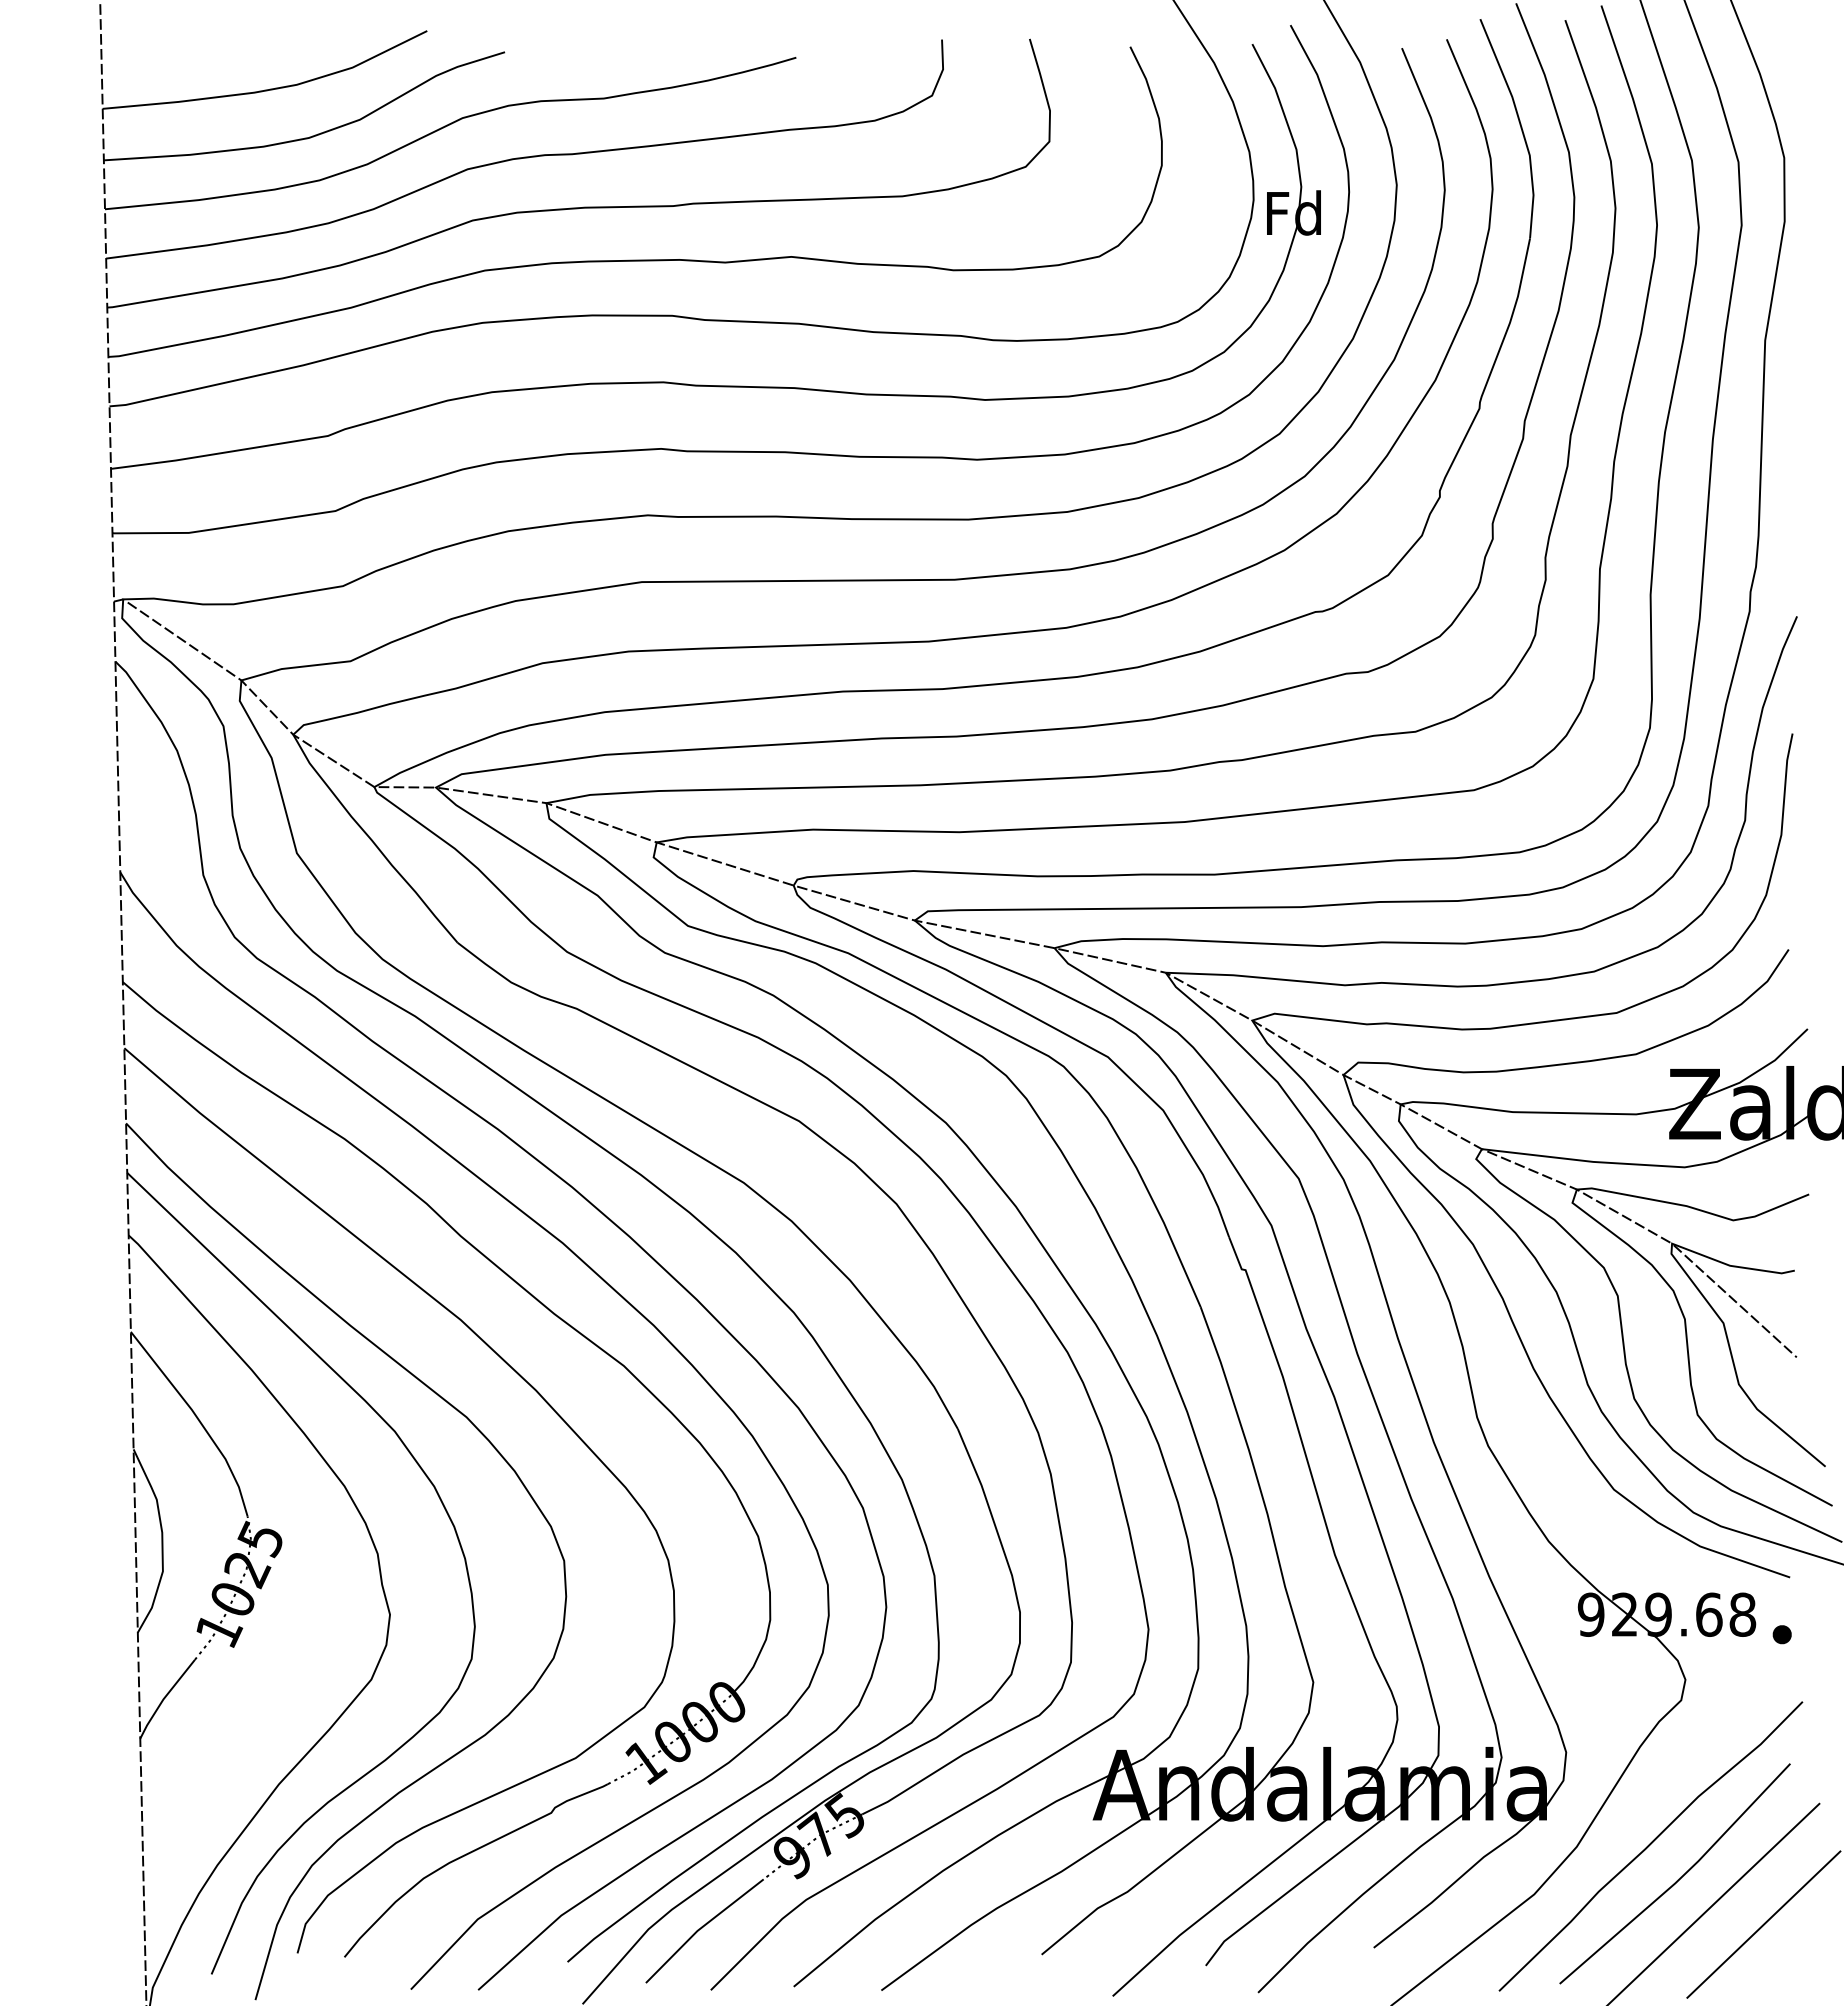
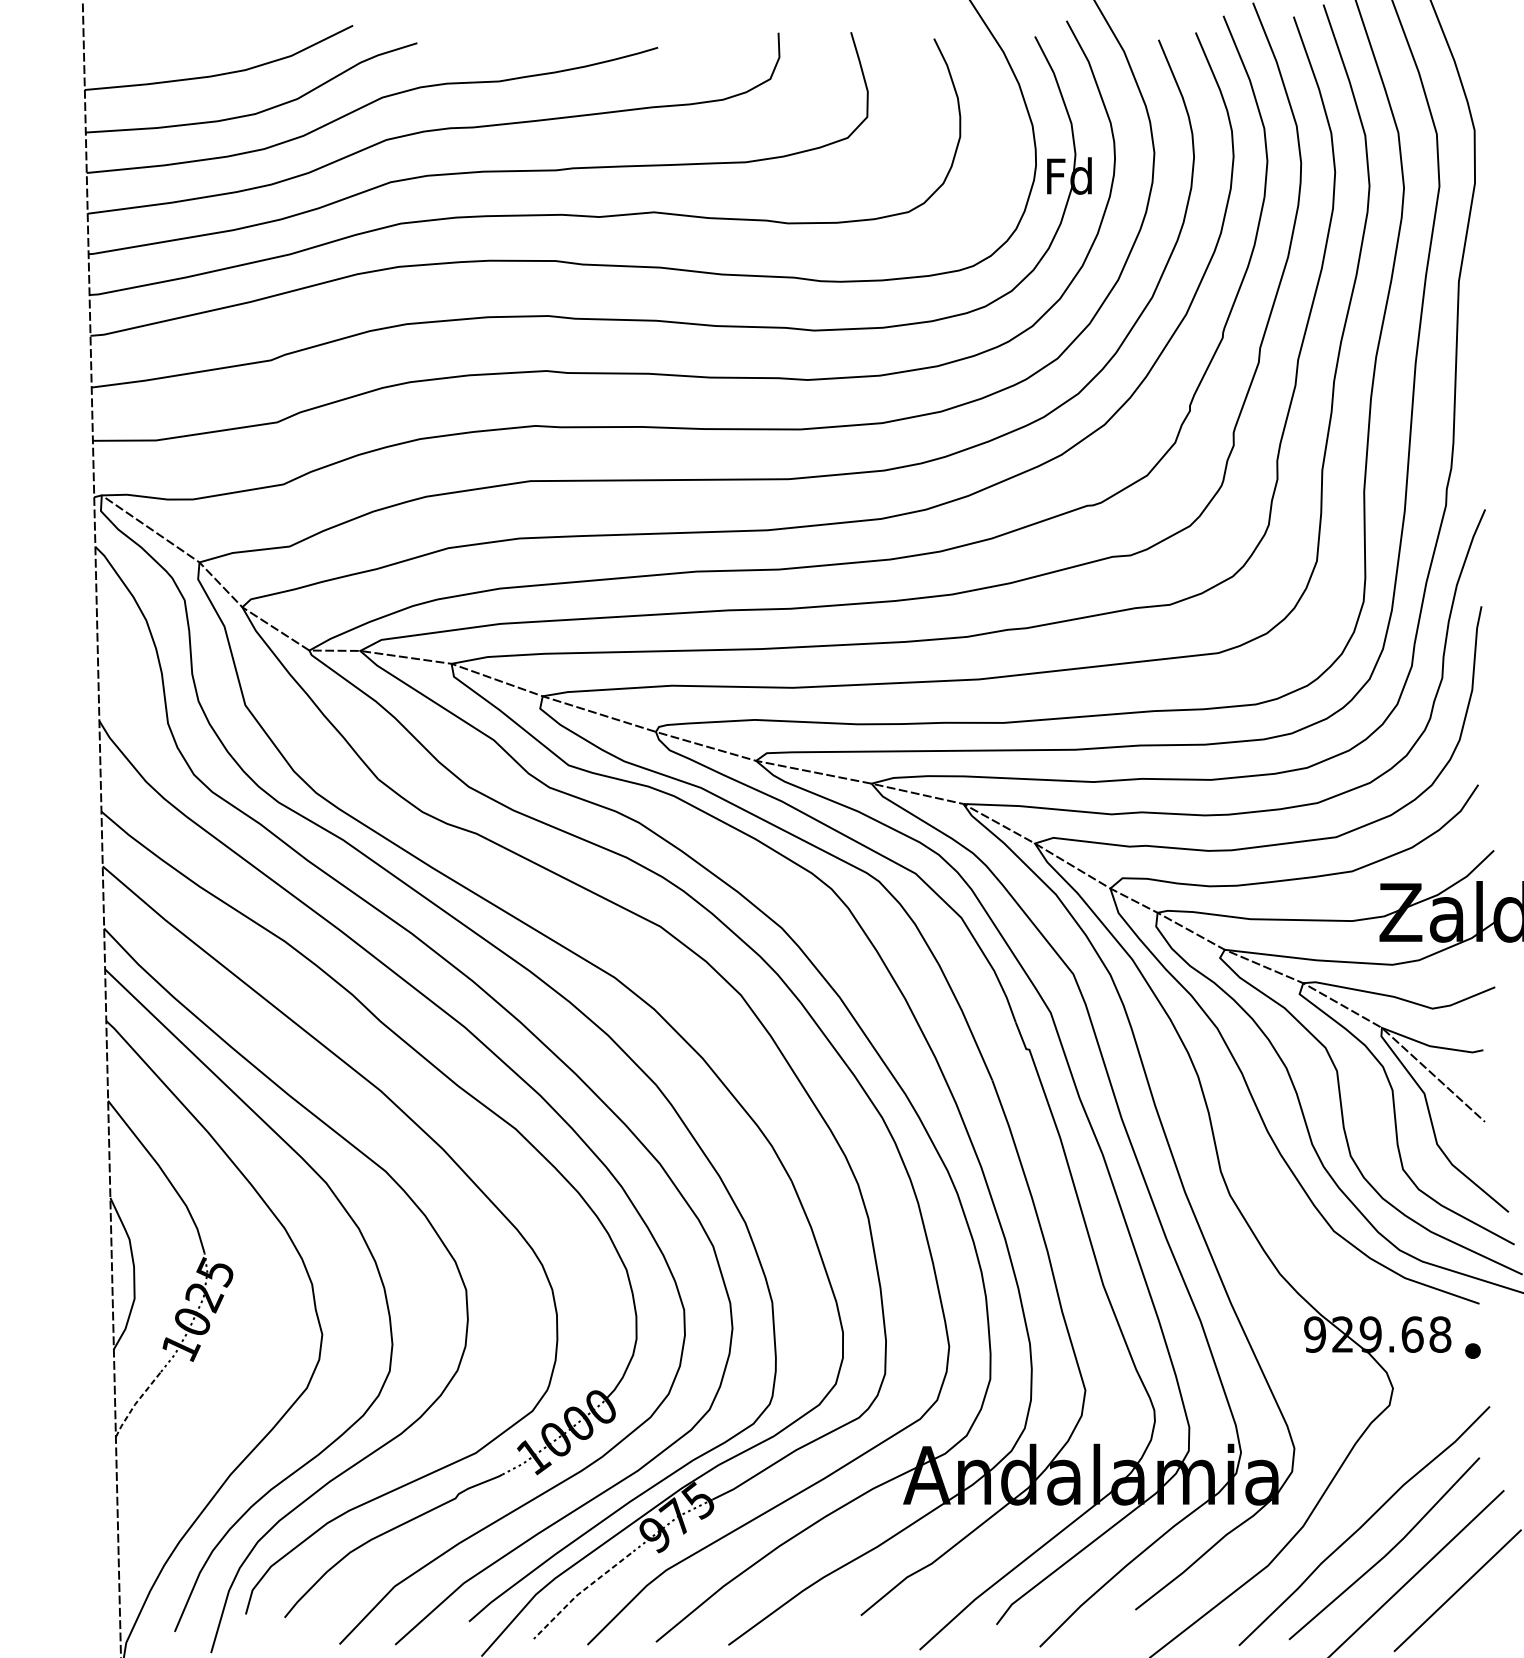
line: (164, 1698) -> (135, 1403), solid -> dashed
line: (700, 1928) -> (578, 1593), solid -> dashed

